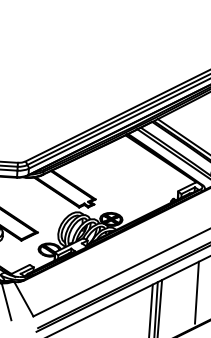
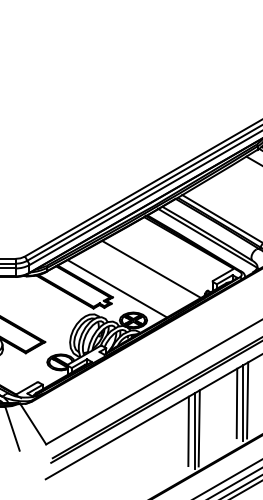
line: (128, 177) -> (151, 268), added
line: (99, 192) -> (117, 288), added
line: (200, 290) -> (247, 400), added
line: (191, 292) -> (236, 403), added

